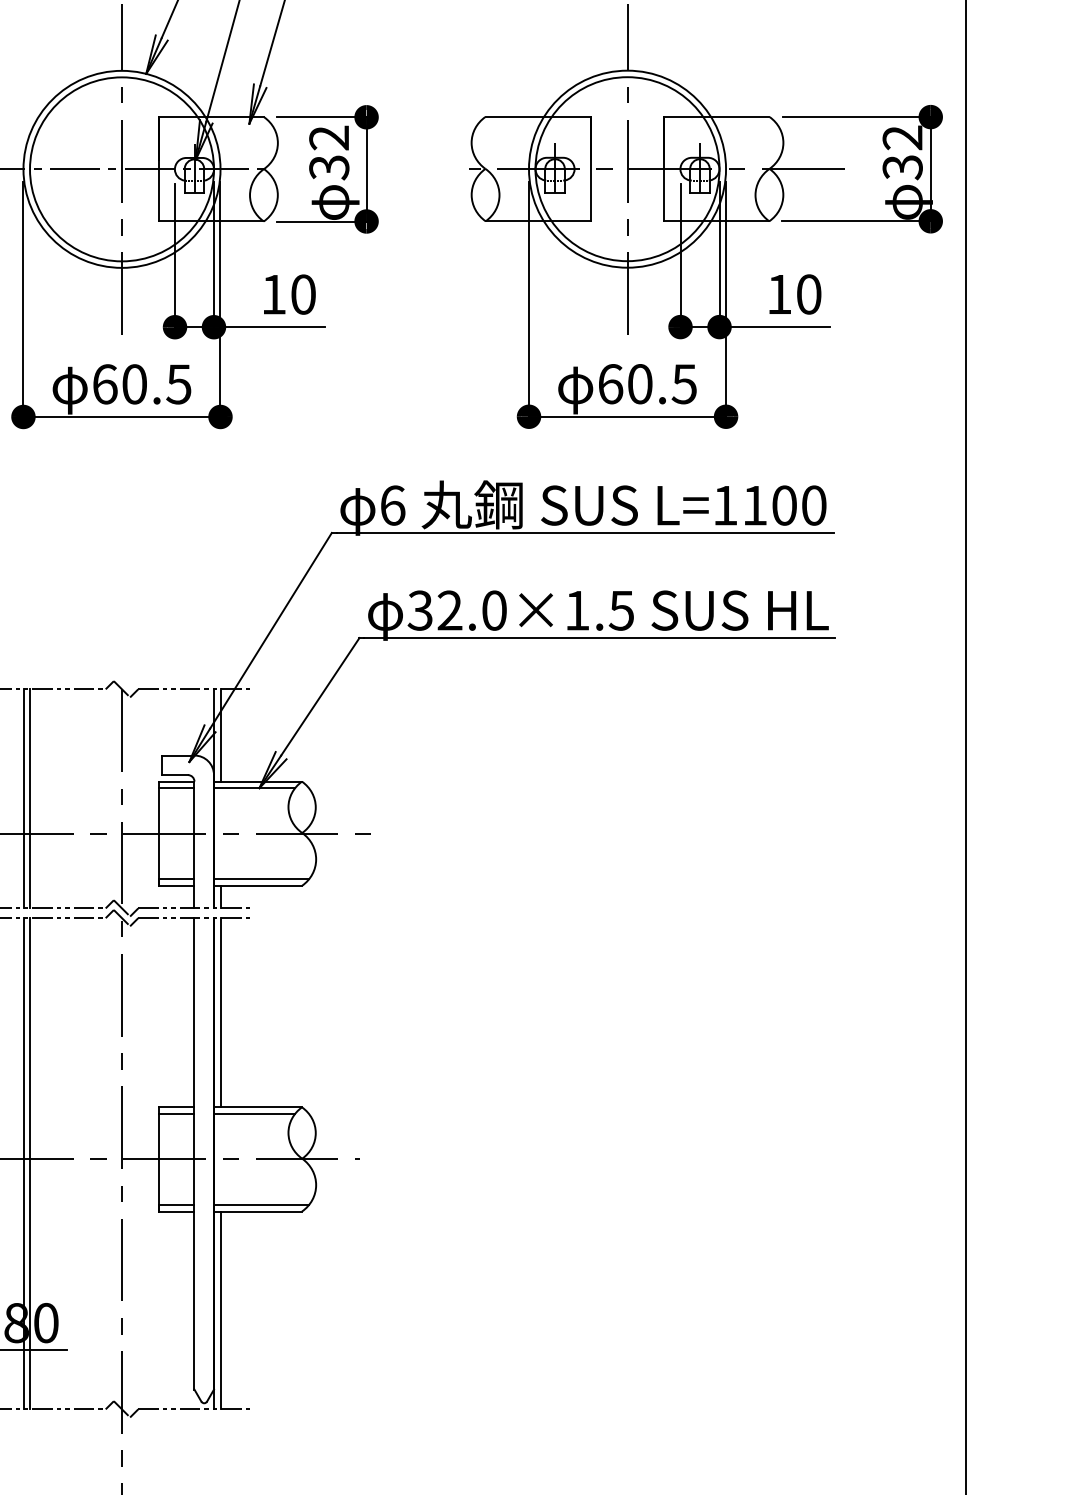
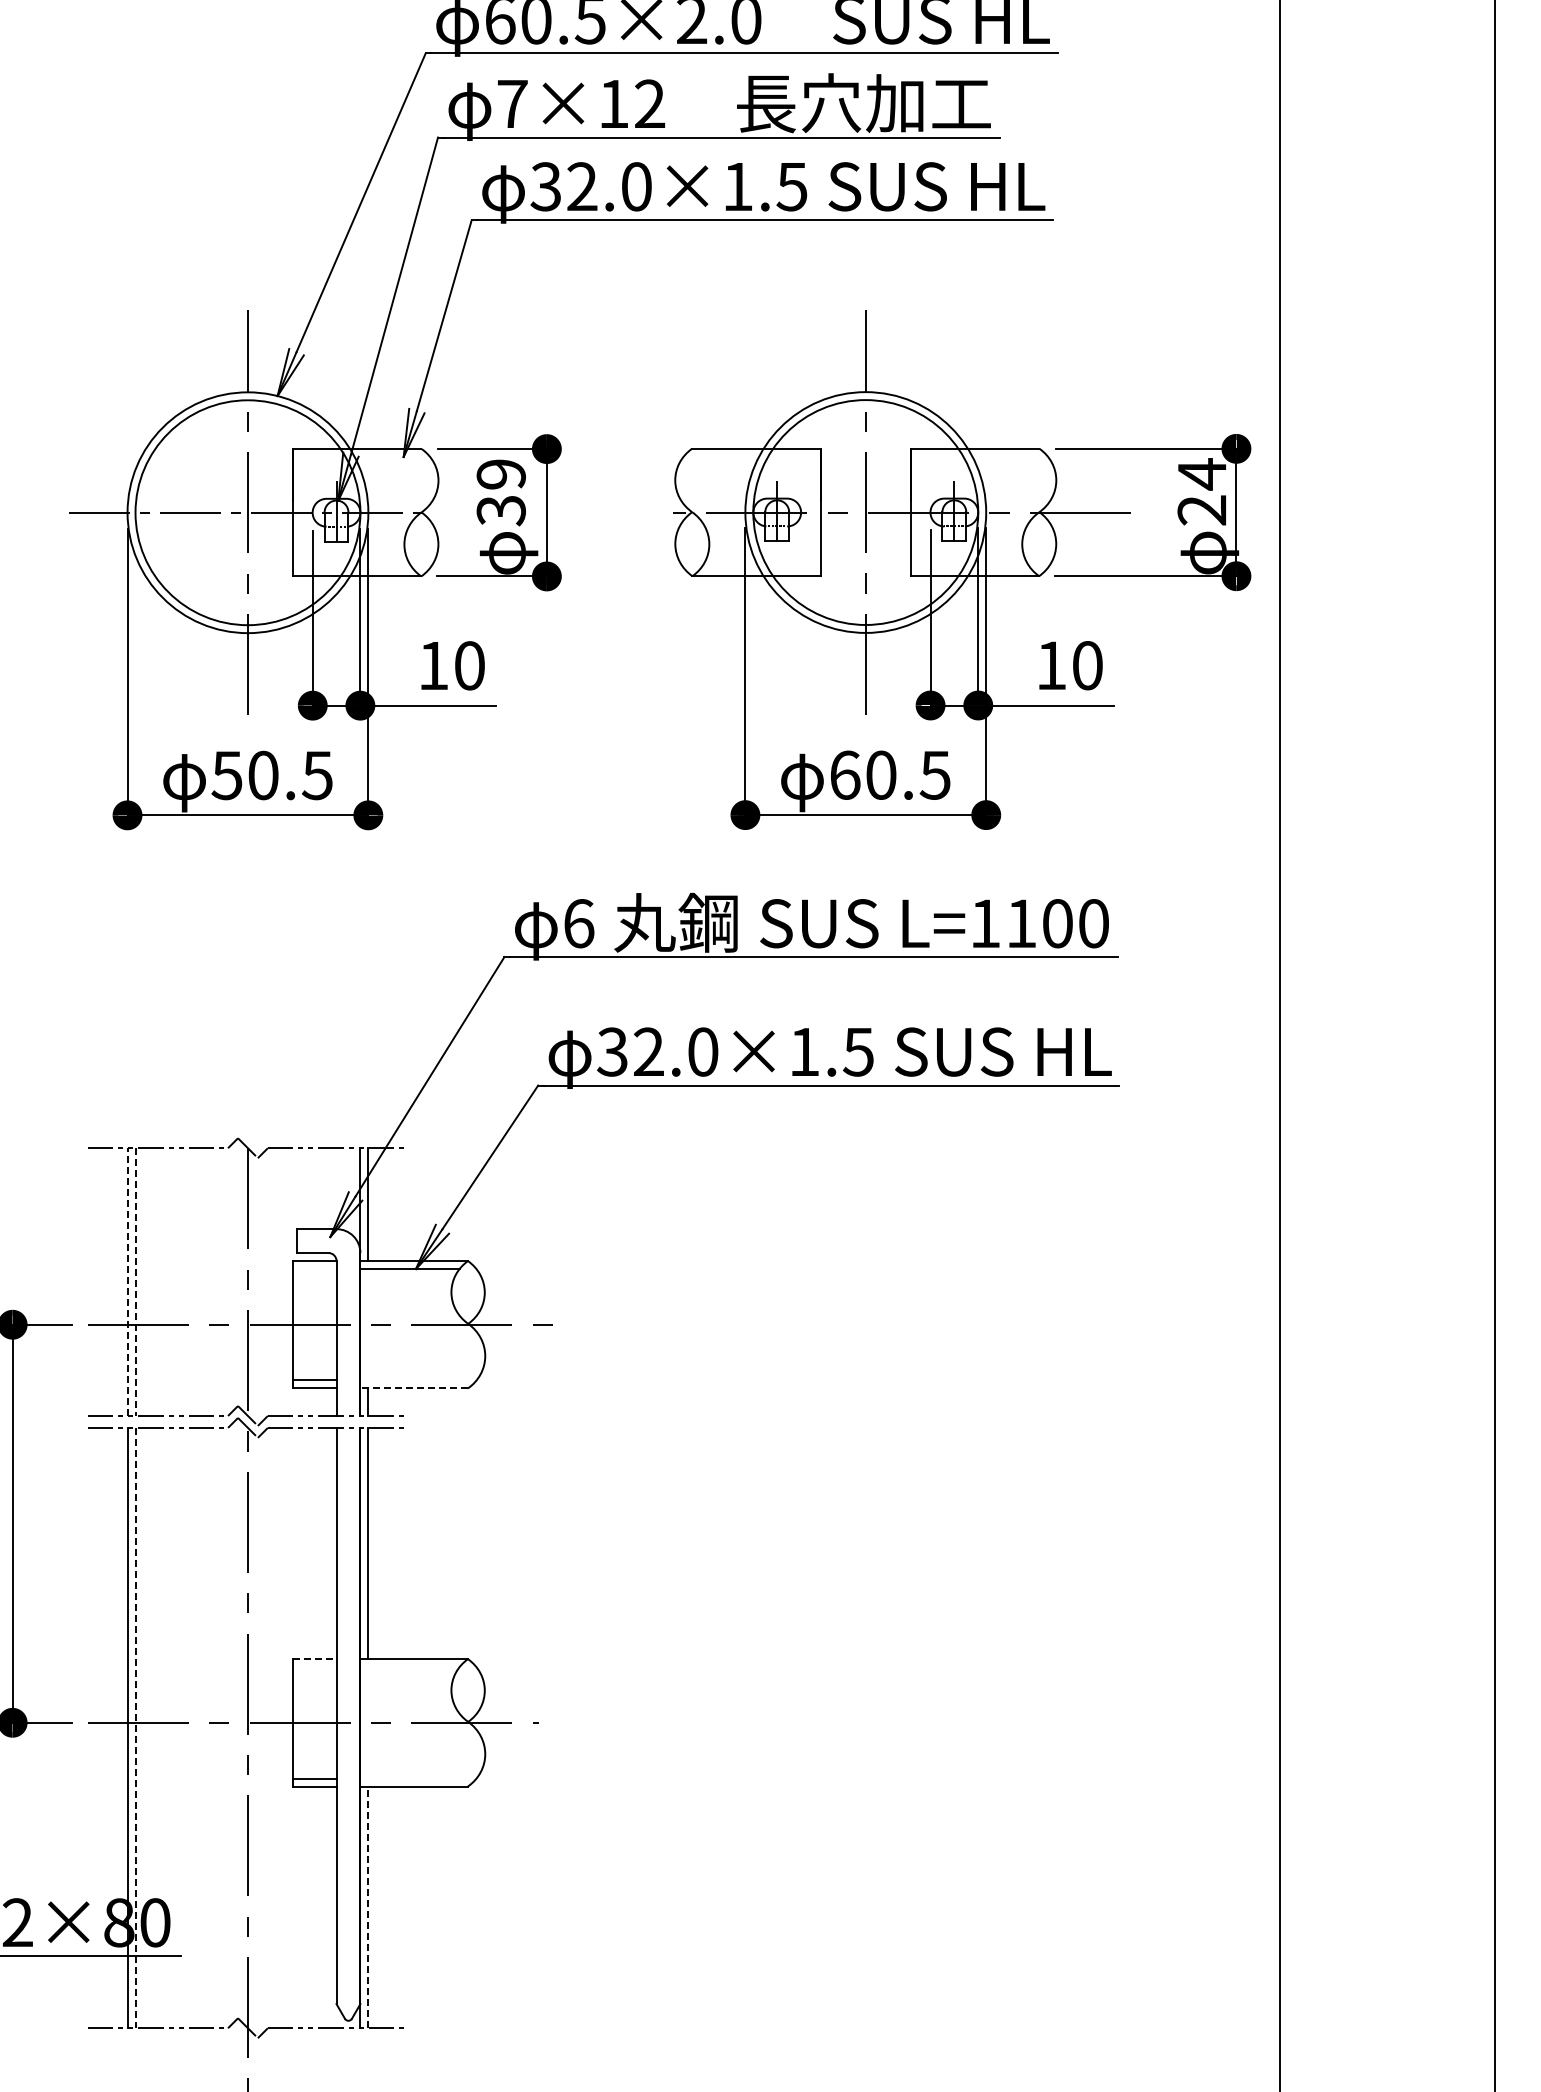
text: (329, 138) -> (501, 474), 32 -> 39
text: (902, 152) -> (1201, 492), 32 -> 24
text: (104, 384) -> (226, 775), 60.5 -> 50.5
line: (176, 788) -> (314, 1269), removed
line: (23, 799) -> (127, 1282), solid -> dashed
line: (29, 799) -> (135, 1282), solid -> dashed
line: (261, 879) -> (418, 1380), removed
line: (258, 885) -> (414, 1388), solid -> dashed
line: (176, 1107) -> (314, 1659), solid -> dashed
line: (176, 1114) -> (314, 1667), removed
line: (254, 1114) -> (409, 1667), removed
line: (29, 1164) -> (135, 1728), solid -> dashed
line: (261, 1205) -> (418, 1778), removed
line: (220, 1310) -> (368, 1907), solid -> dashed

